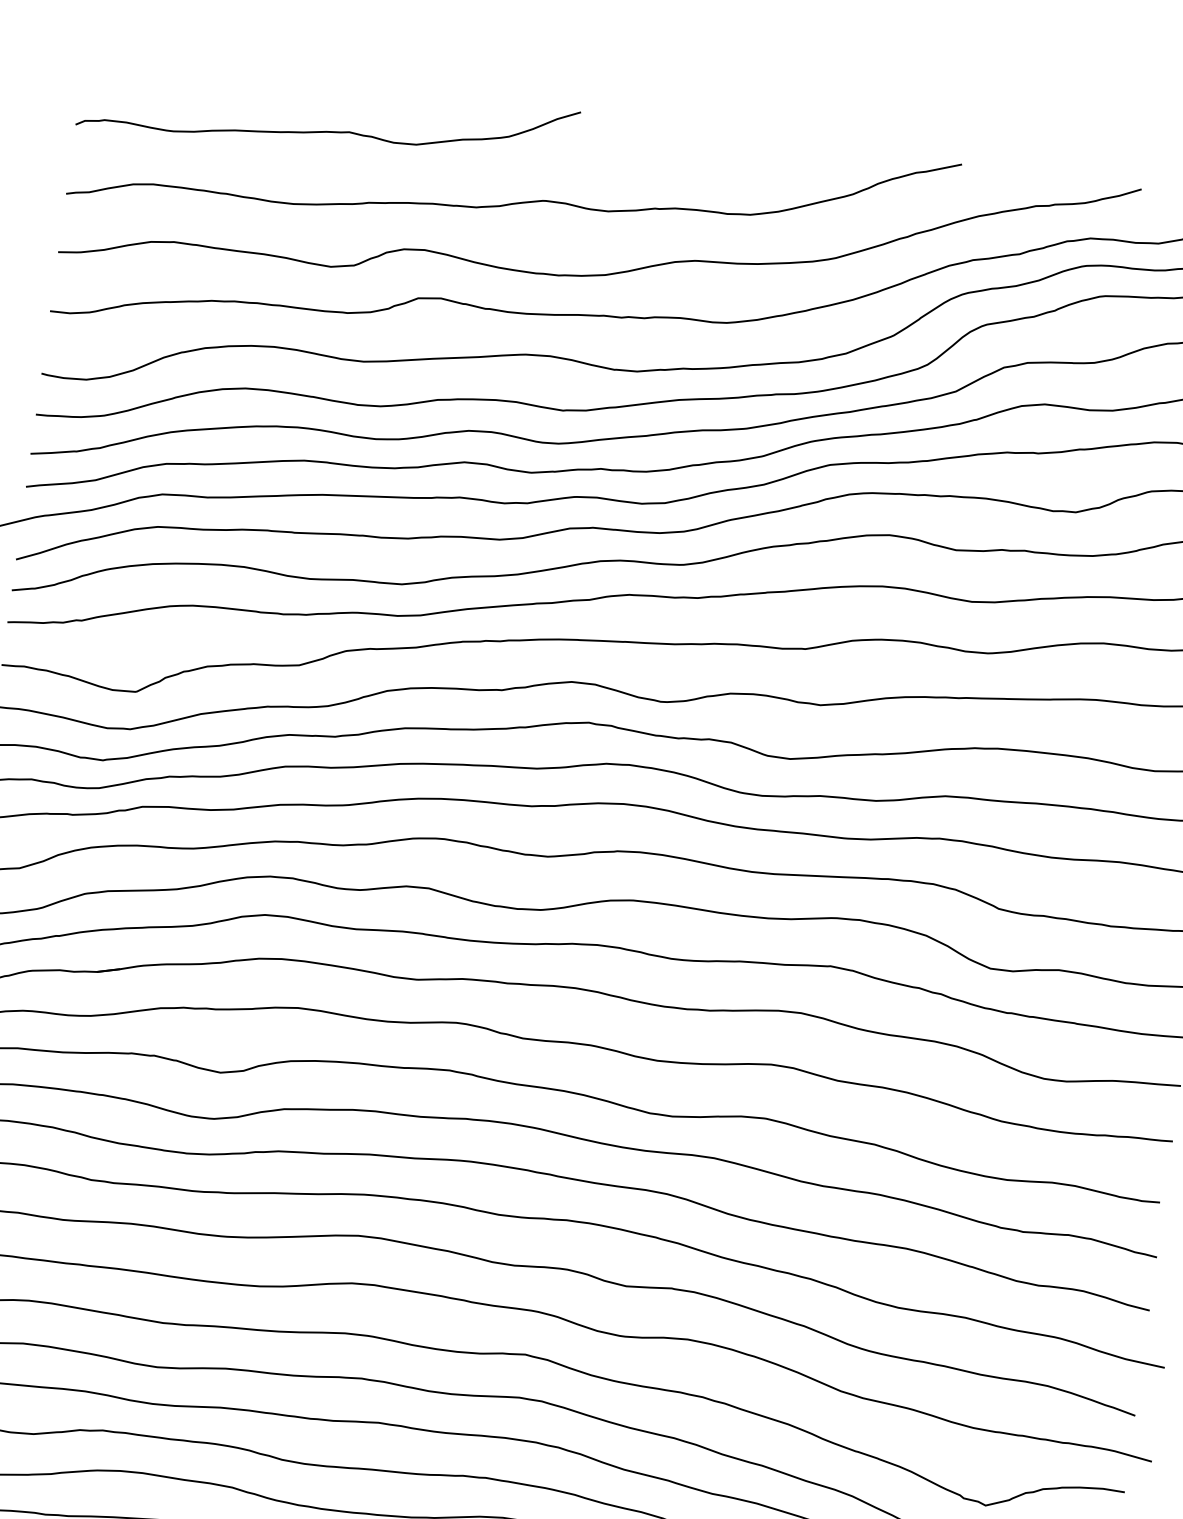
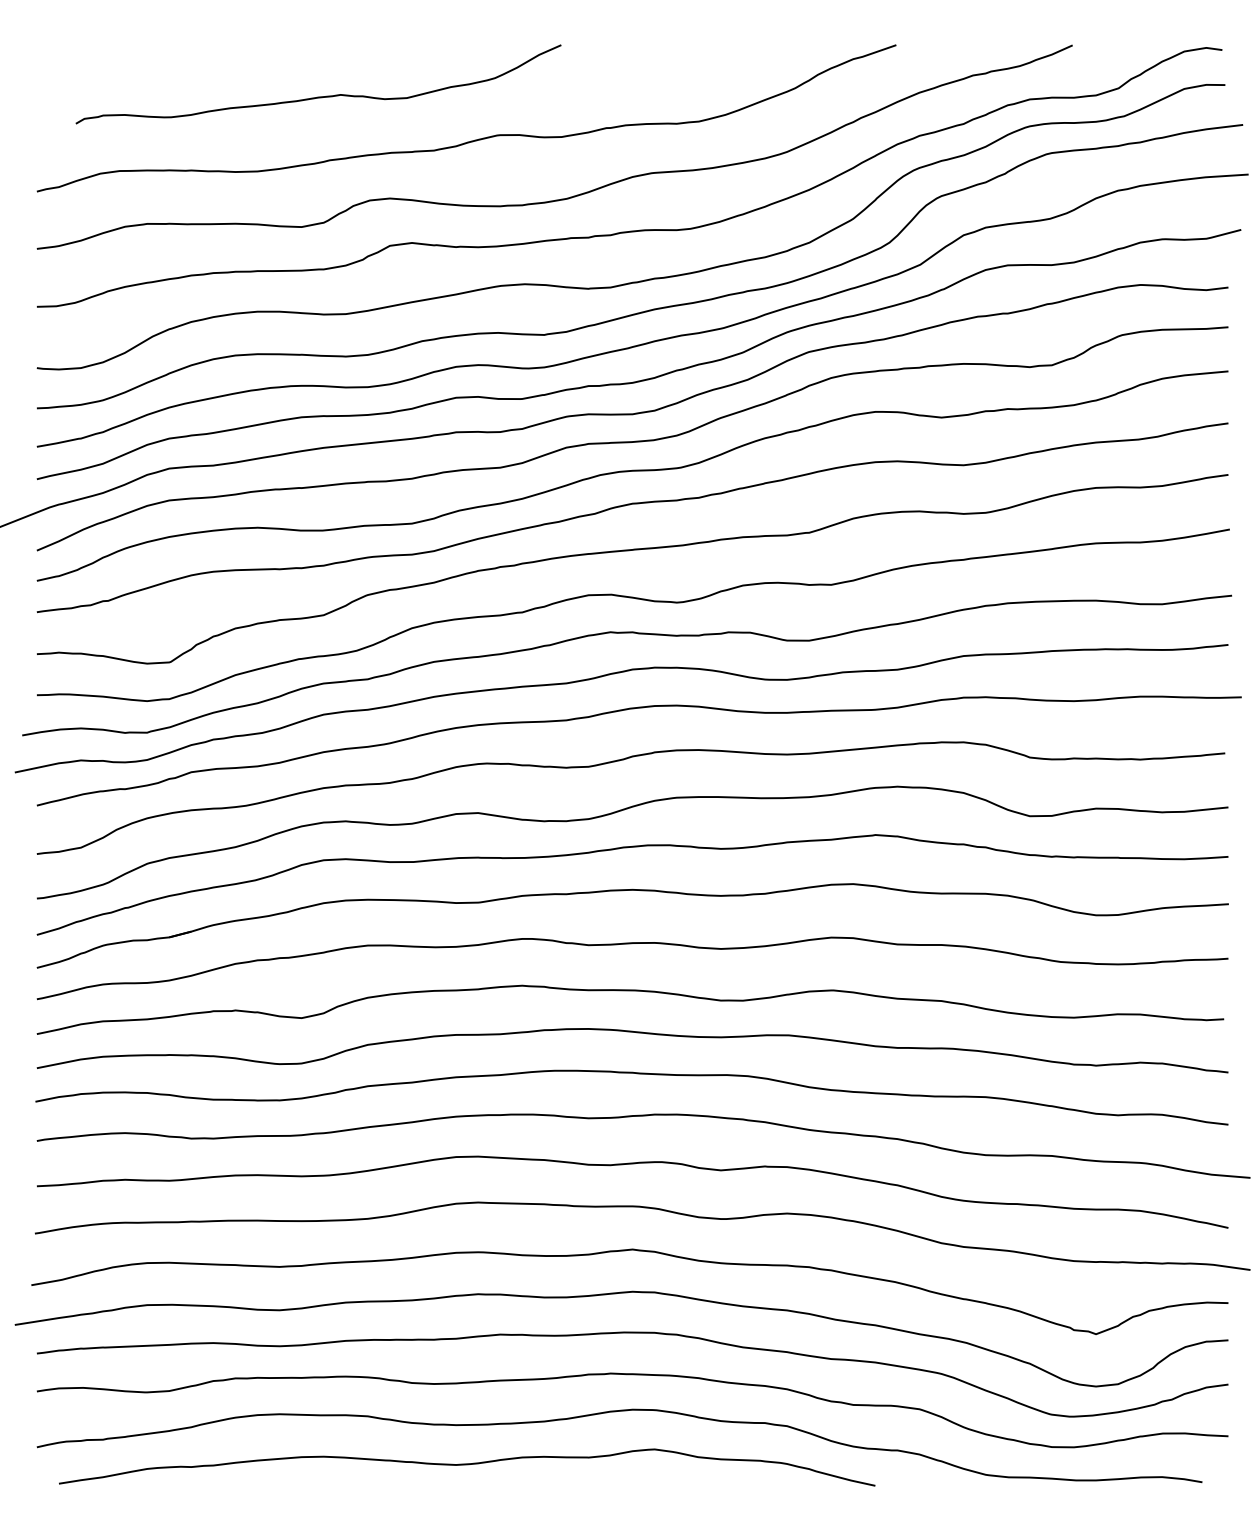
curve: (326, 130) -> (318, 96), moved

